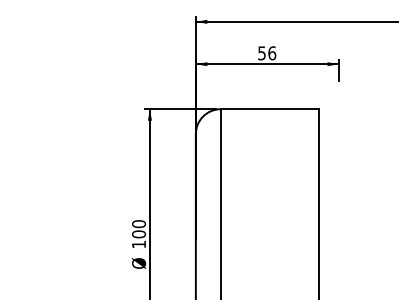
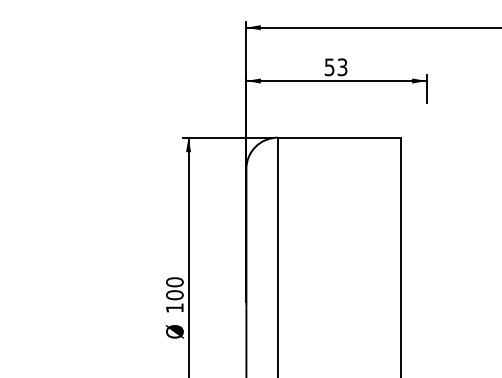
text: (272, 53) -> (342, 67), 56 -> 53

